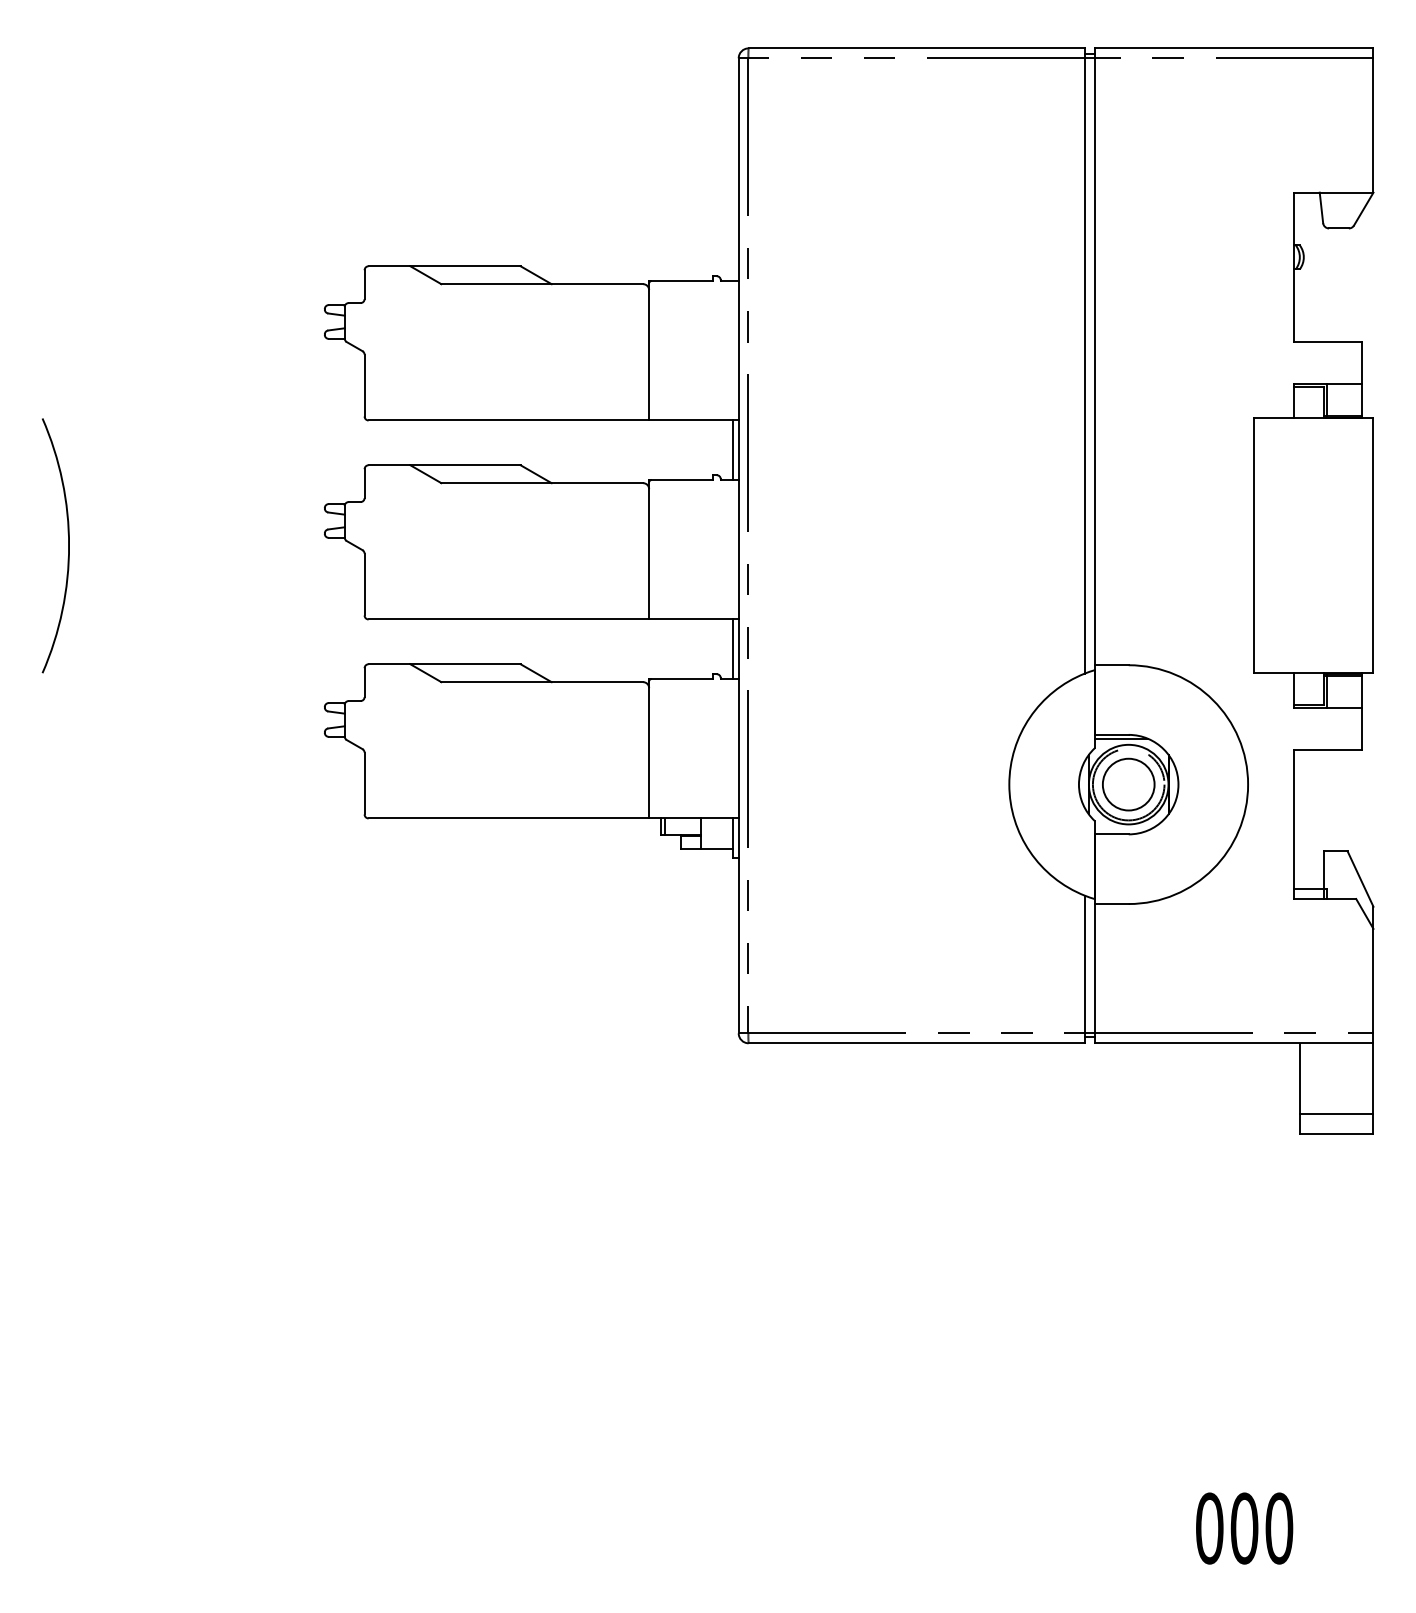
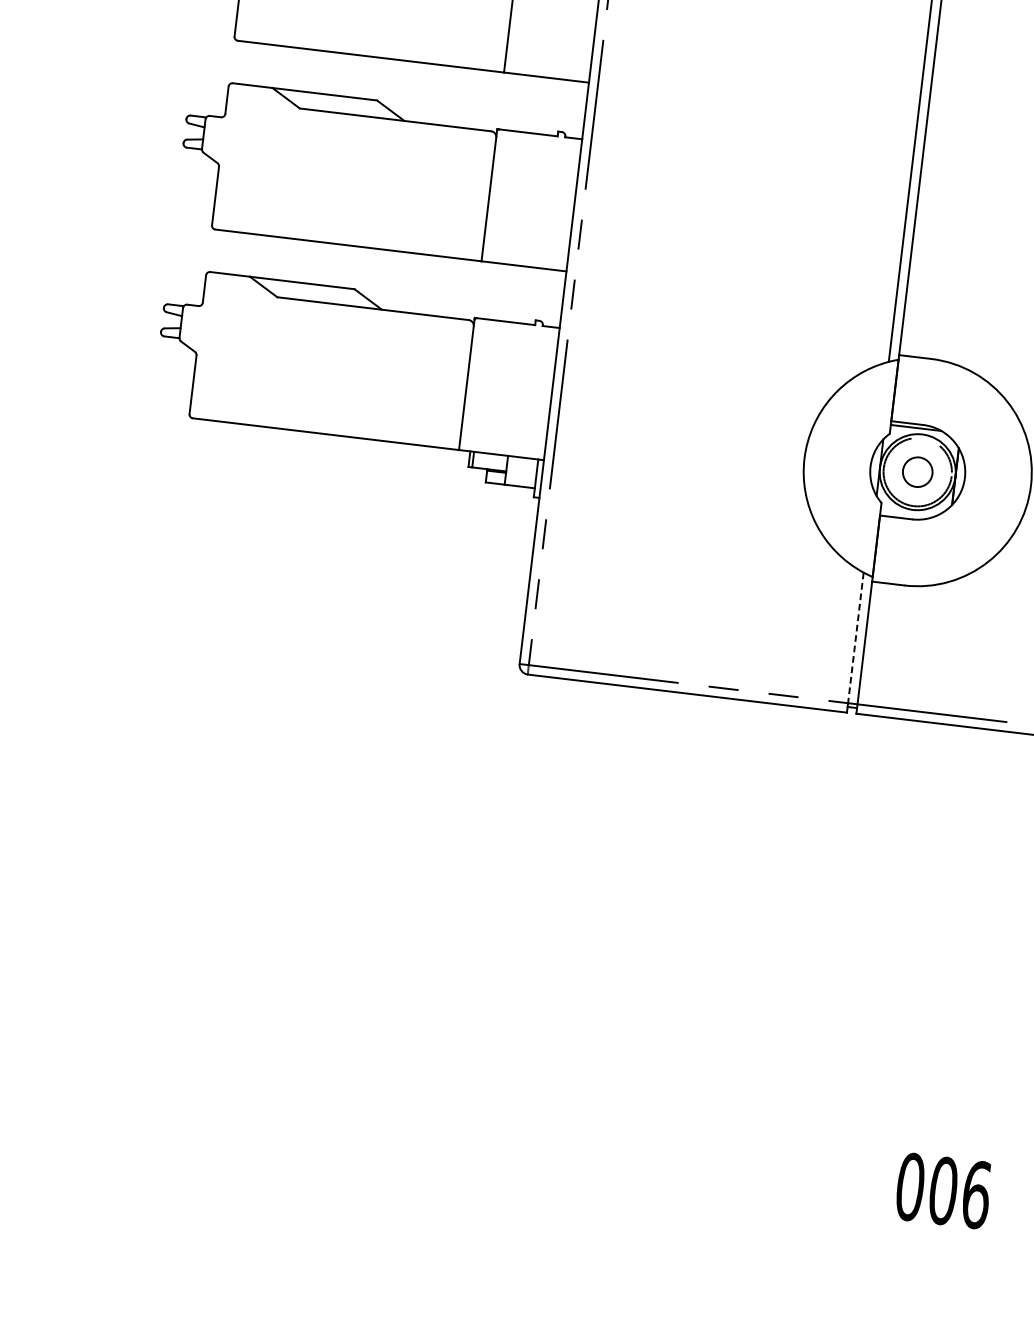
line: (732, 450) -> (579, 110), removed
line: (732, 649) -> (557, 299), removed
circle: (1128, 784) -> (917, 472), size x0.6
line: (1084, 964) -> (855, 637), solid -> dashed
text: (1279, 1528) -> (976, 1194), 000 -> 006

